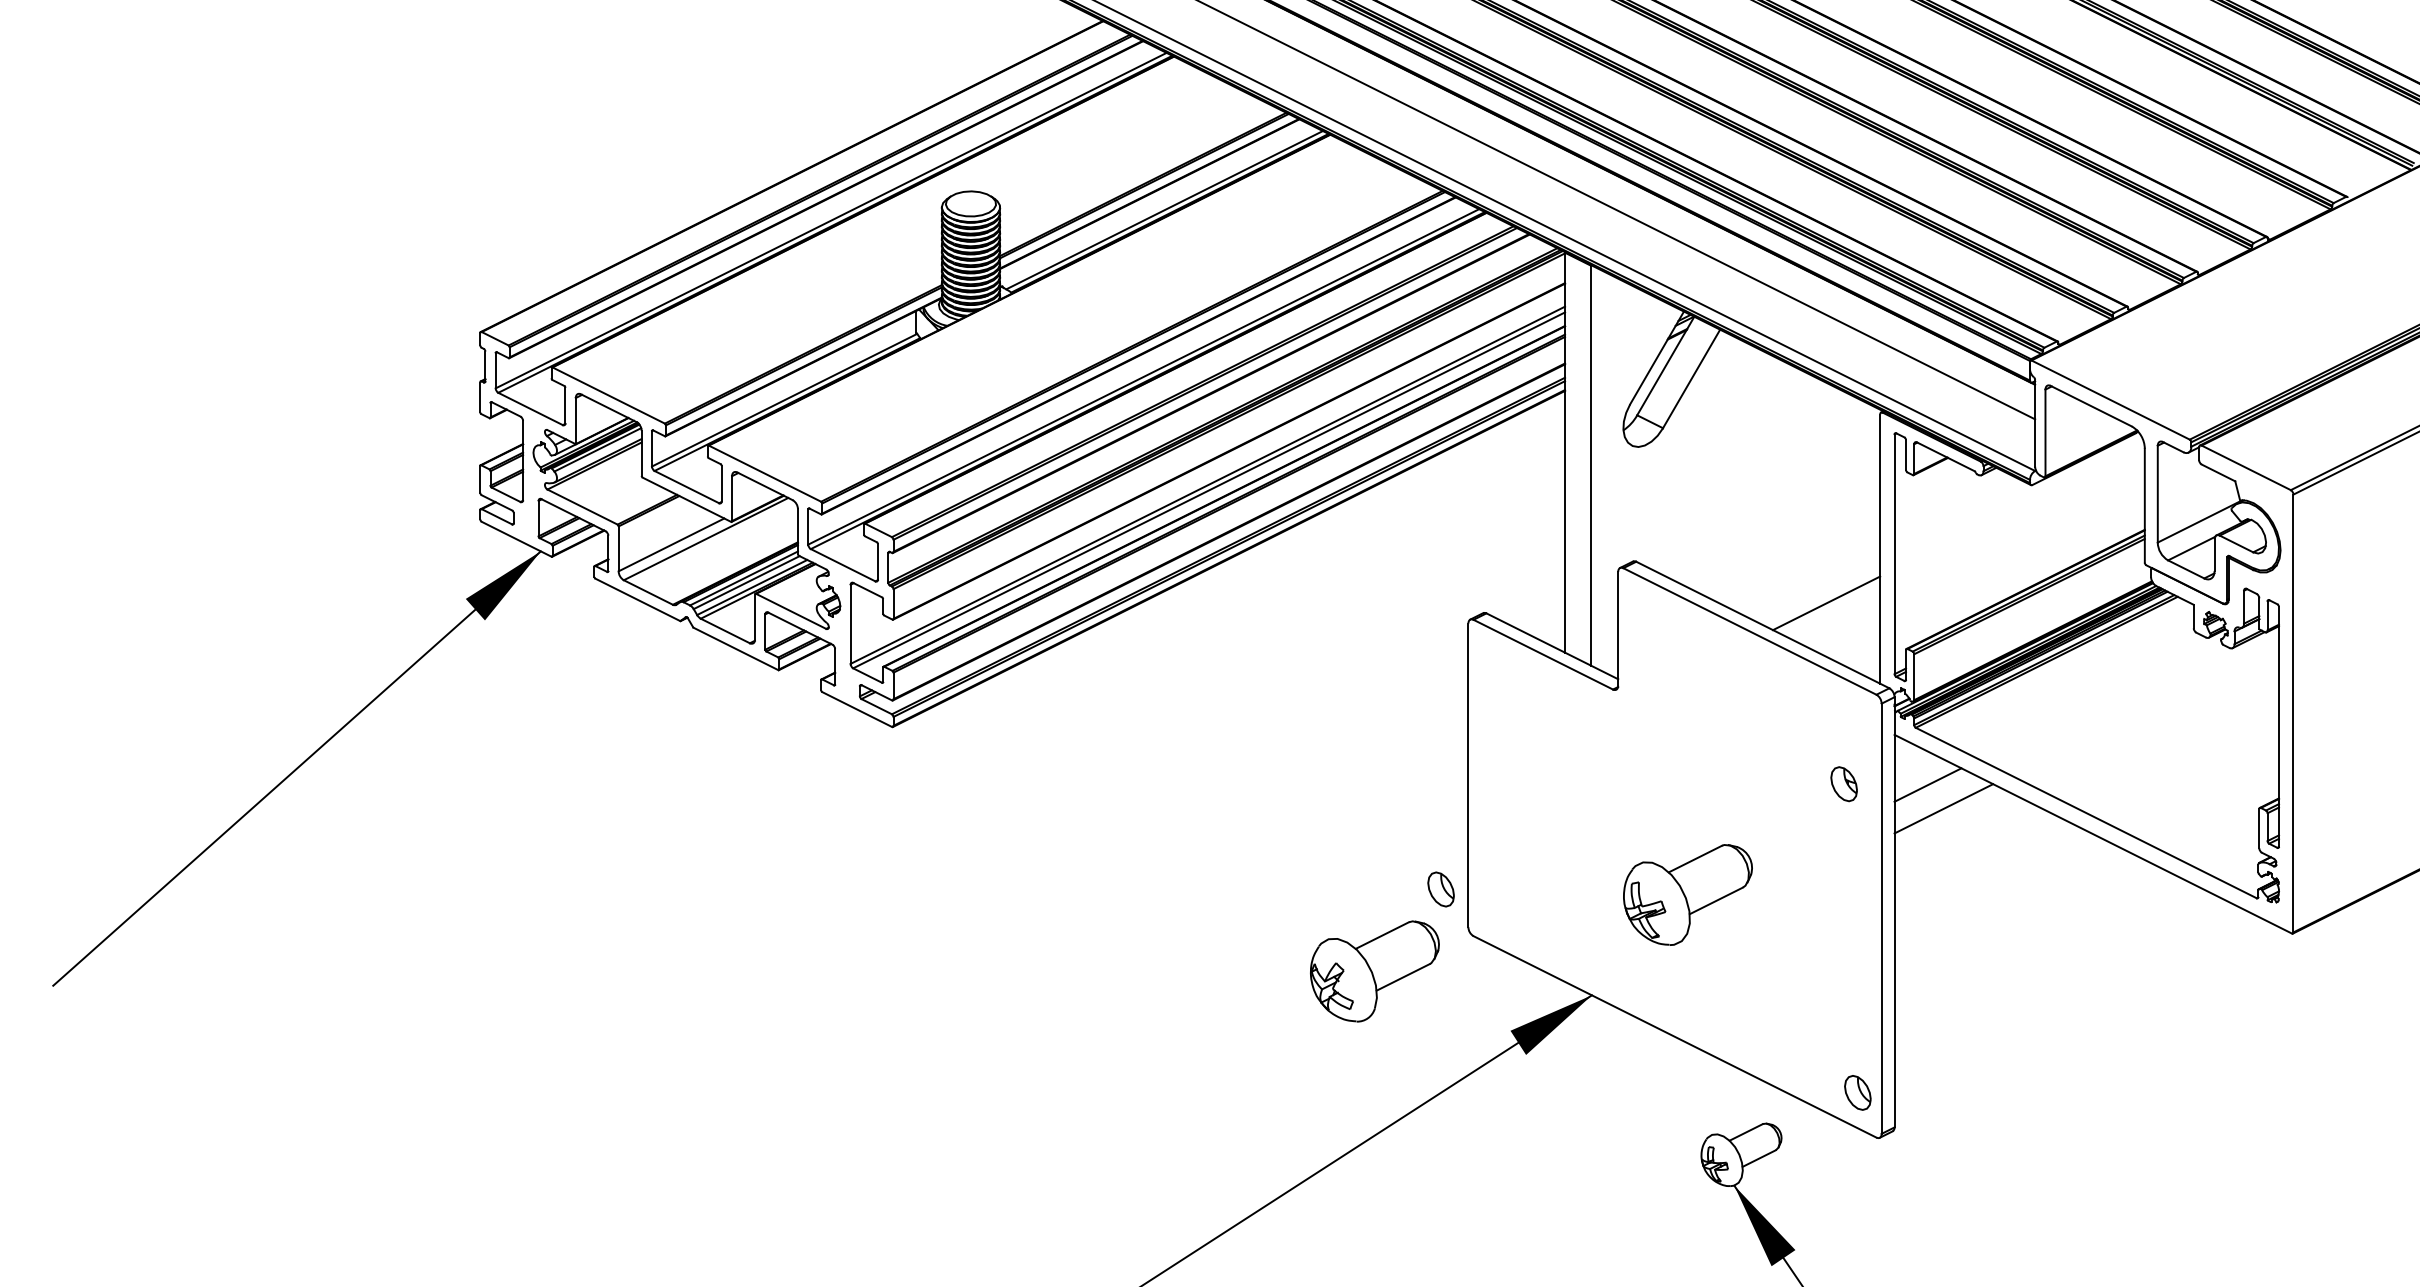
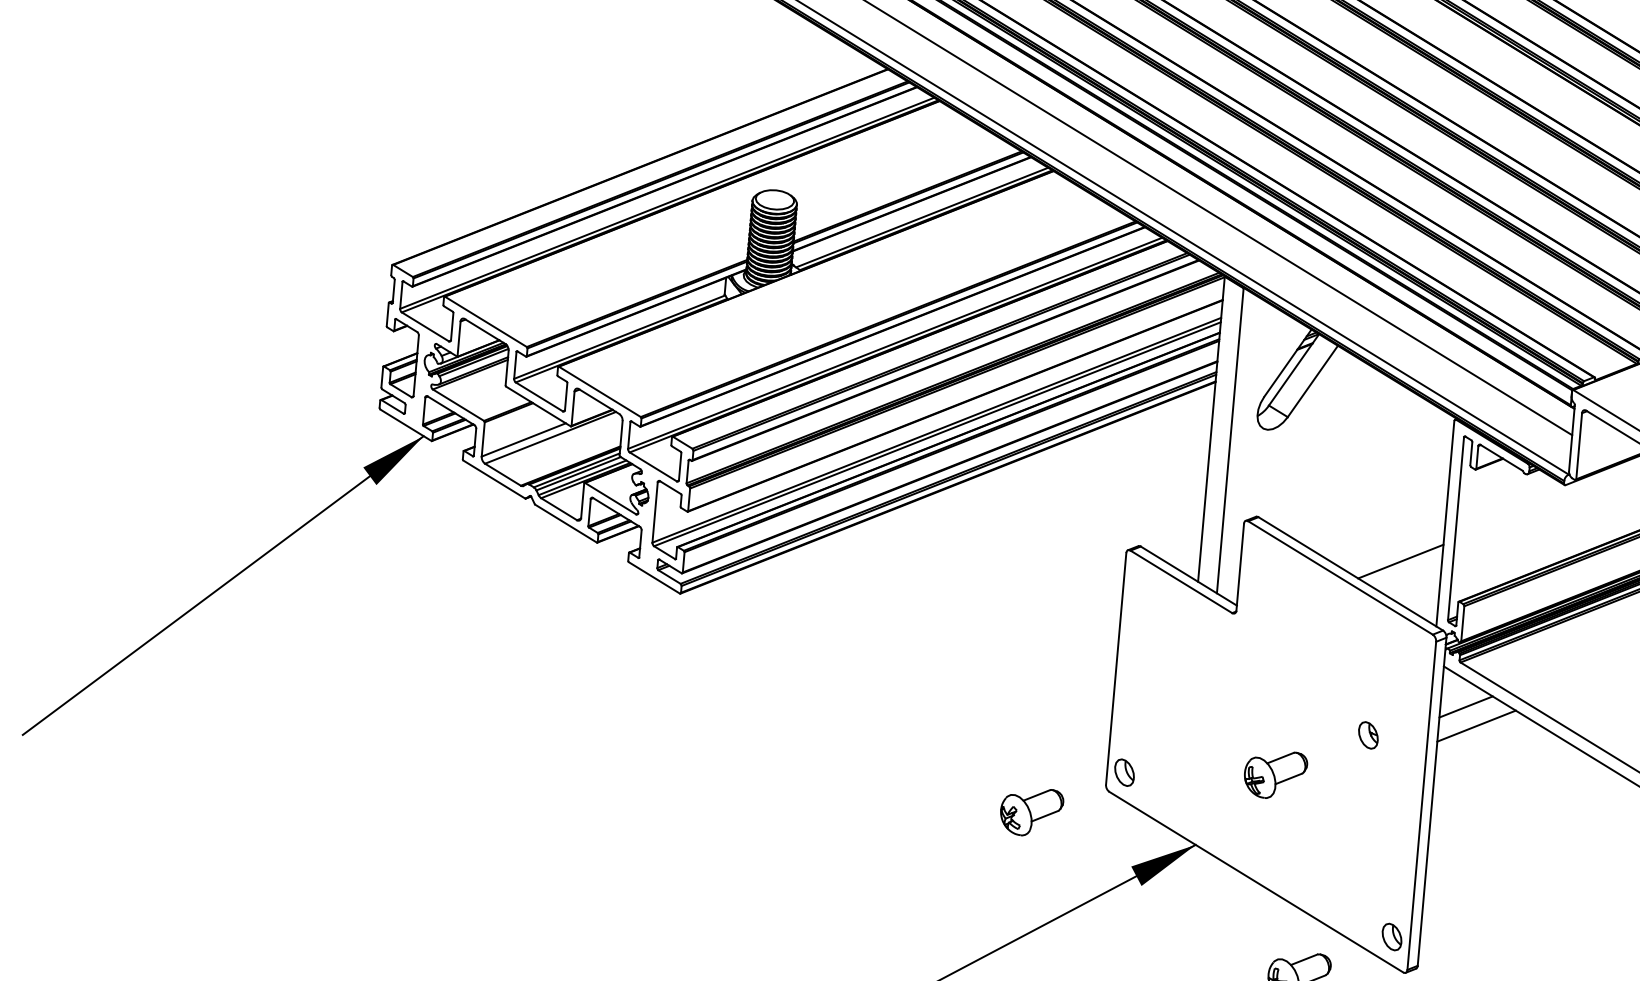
part: (1843, 784) -> (1367, 735), moved
part: (1440, 889) -> (1124, 772), moved
part: (1687, 895) -> (1275, 775), size x0.62
part: (1374, 971) -> (1031, 812), size x0.62

